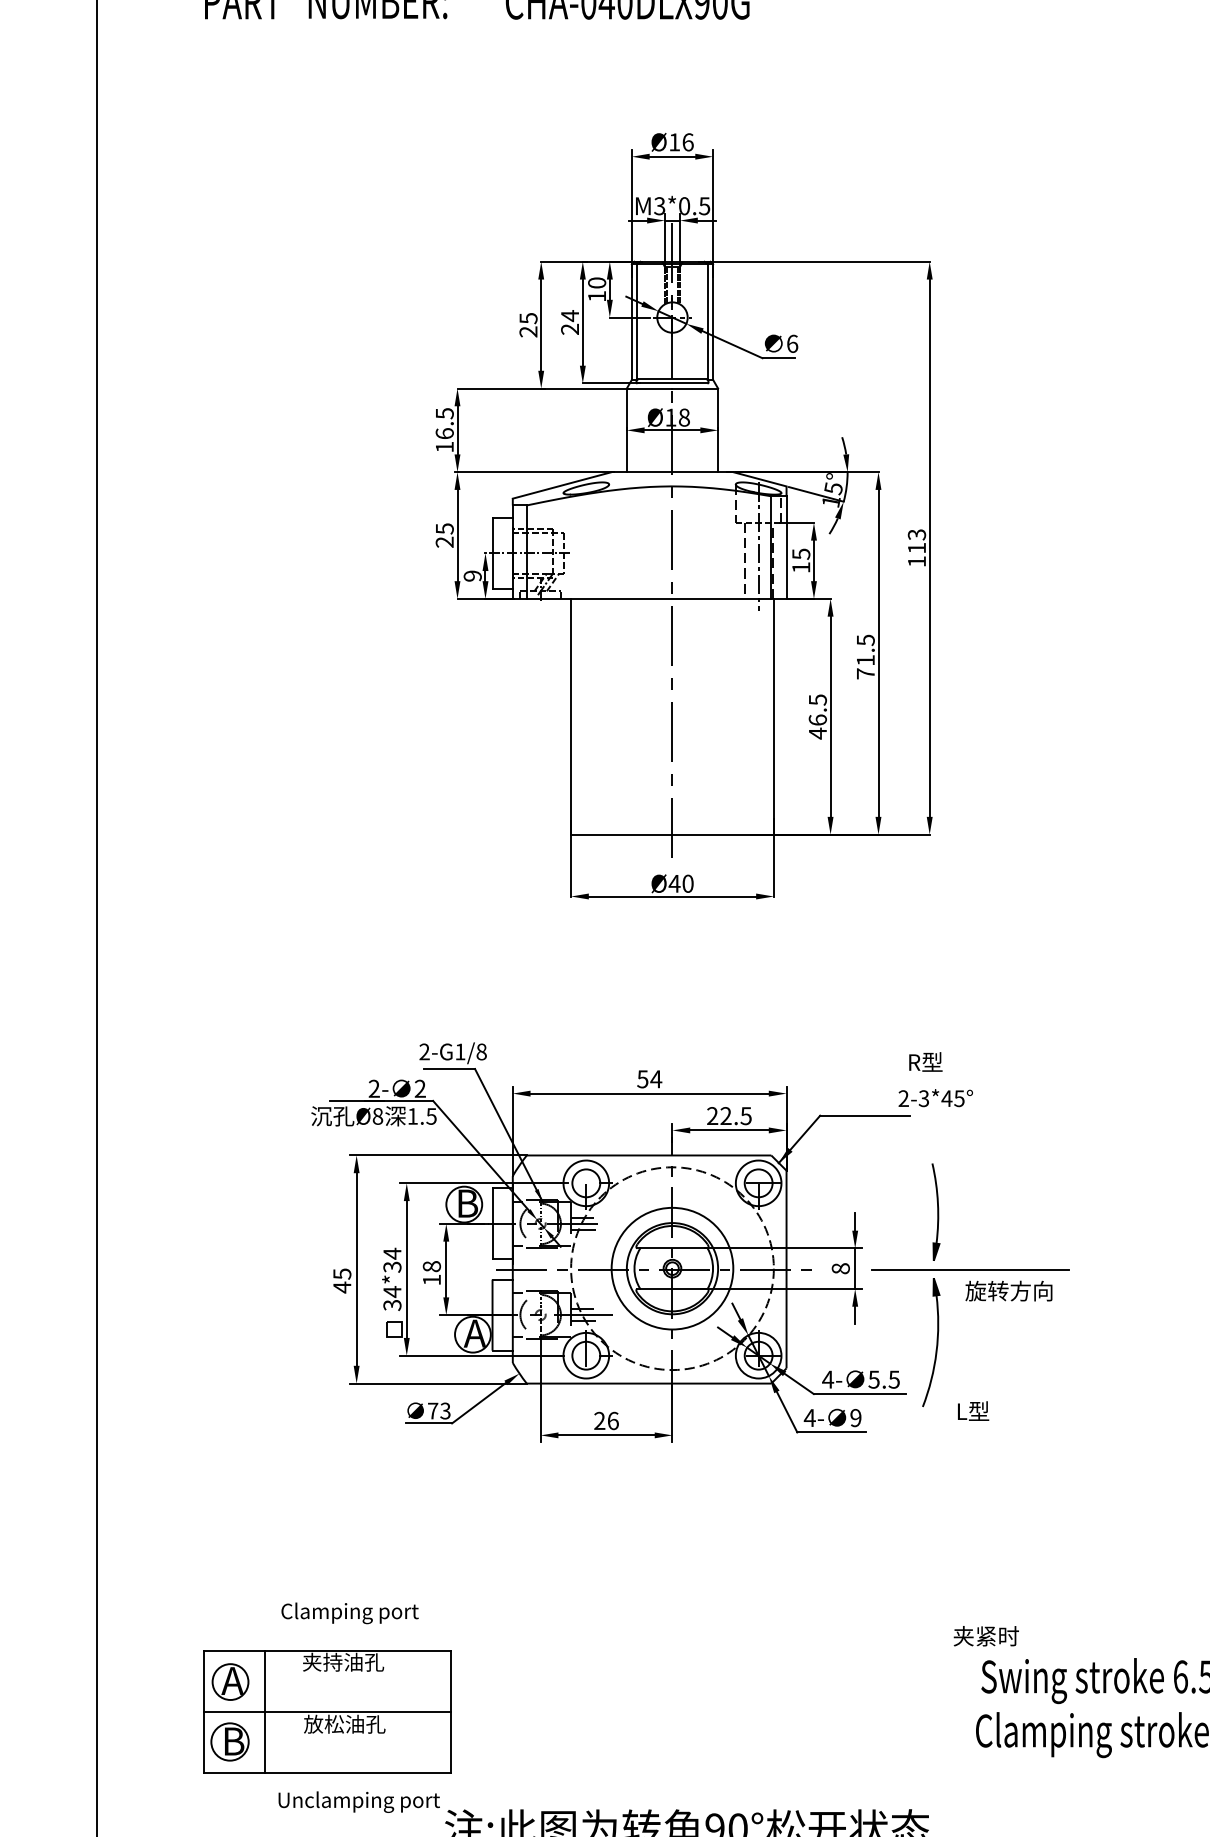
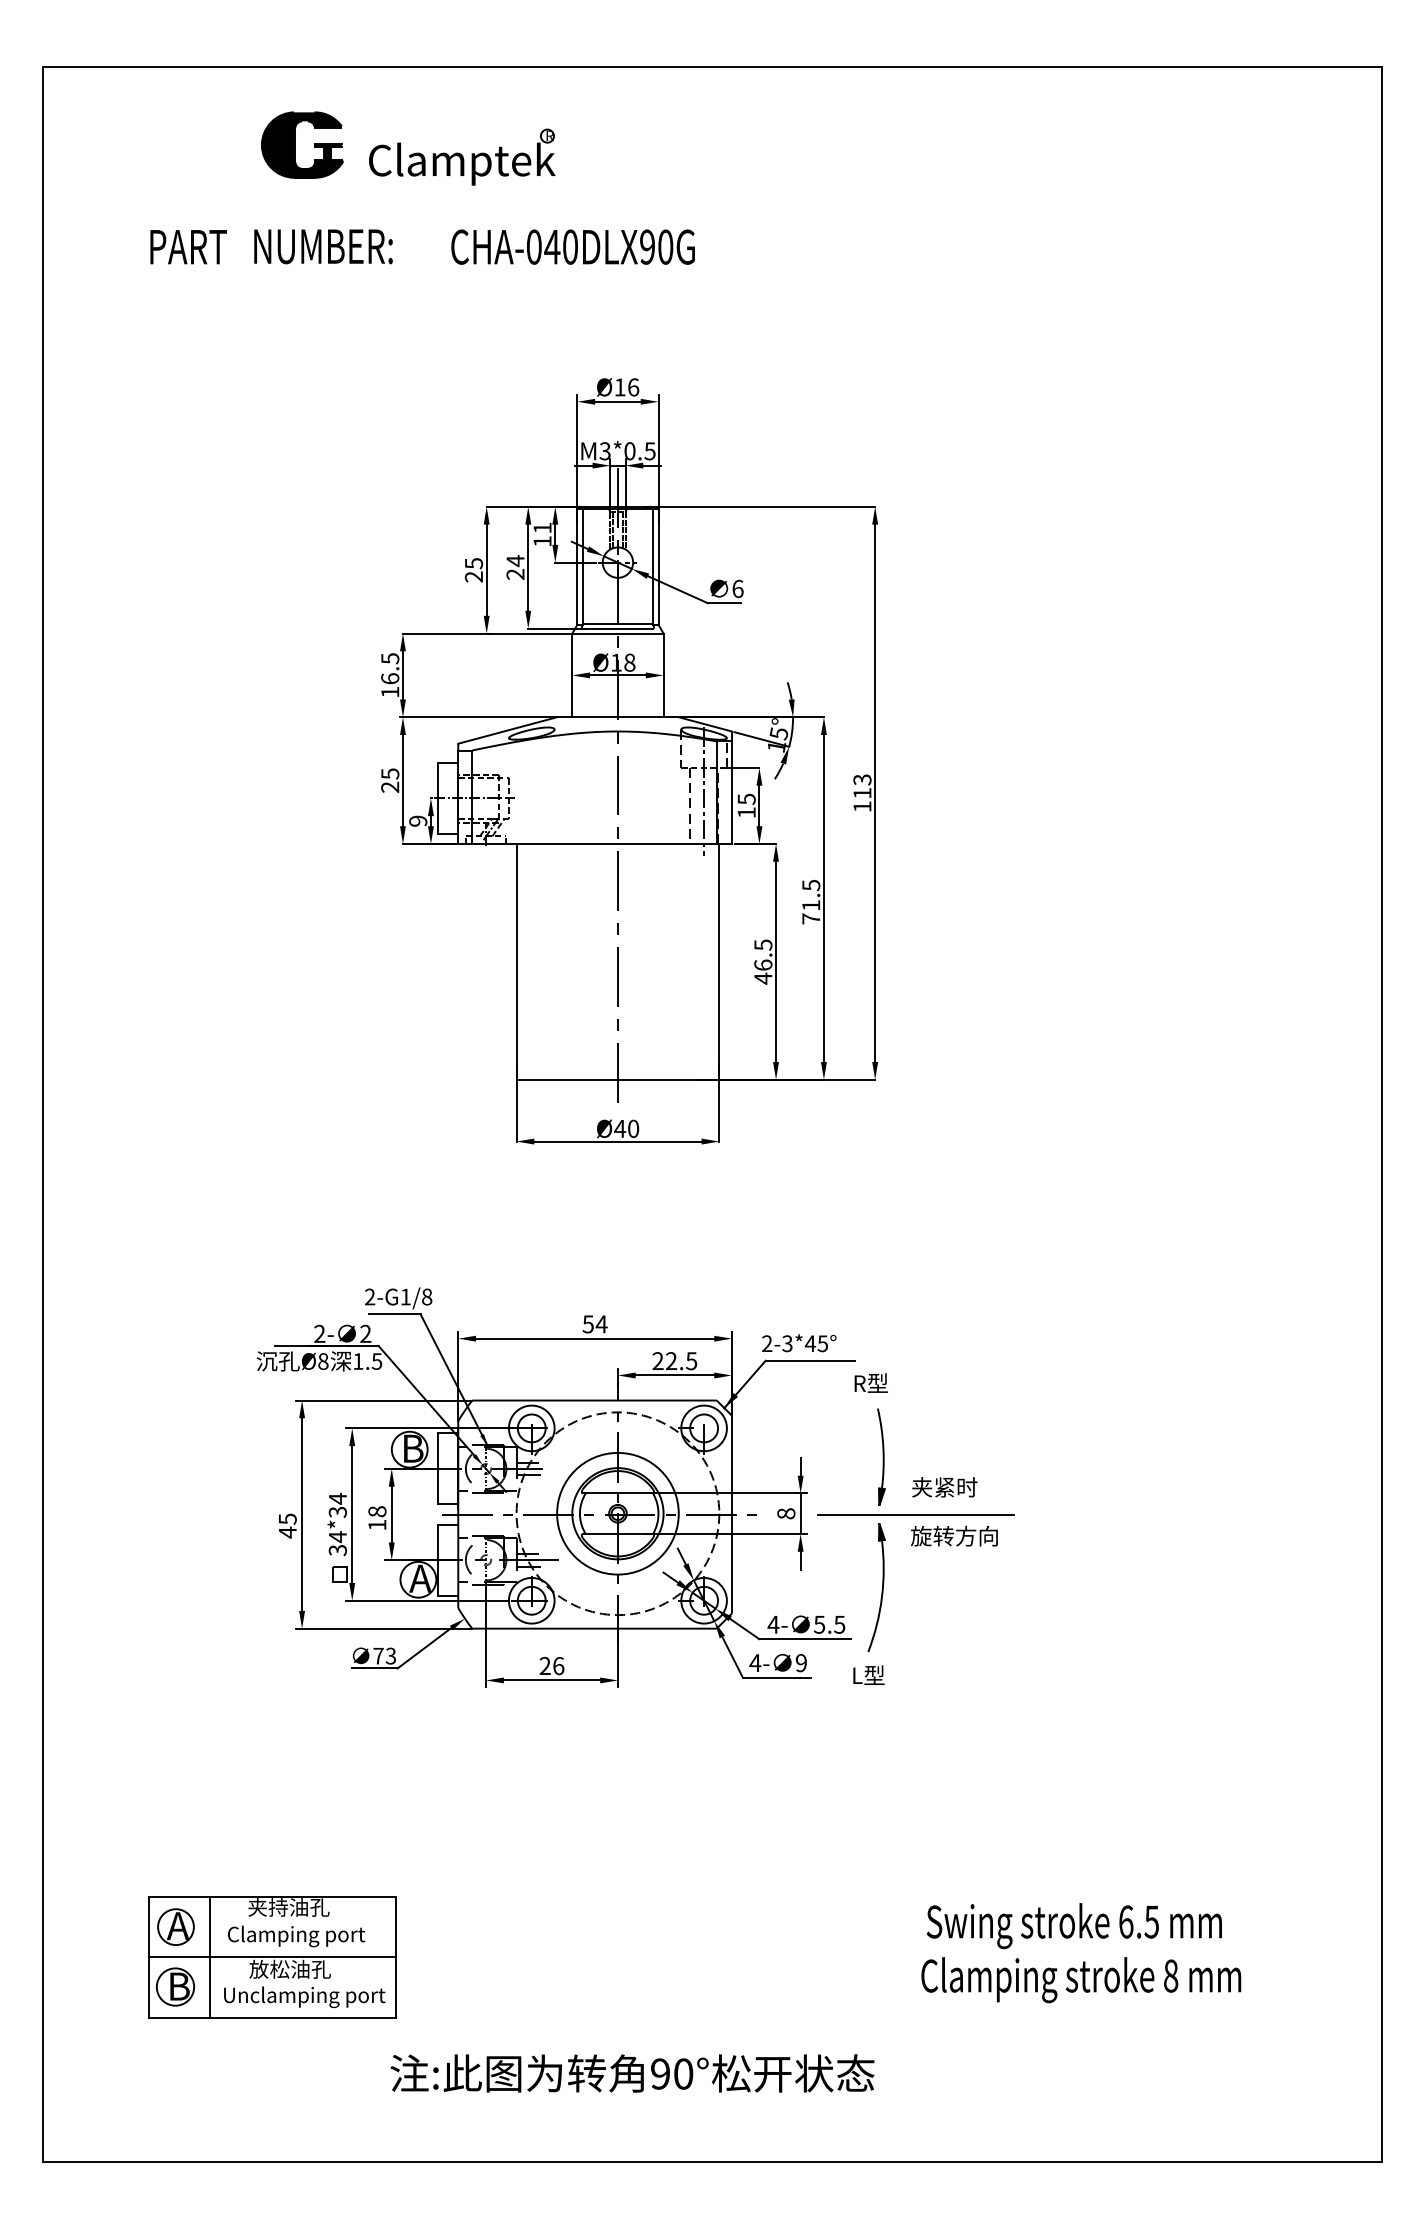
text: (597, 282) -> (542, 527), 10 -> 11
text: (925, 1061) -> (870, 1382), moved
text: (936, 1098) -> (799, 1343), moved
text: (973, 1410) -> (868, 1674), moved
text: (350, 1613) -> (296, 1936), moved
text: (986, 1636) -> (944, 1487), moved
text: (359, 1802) -> (304, 1997), moved

